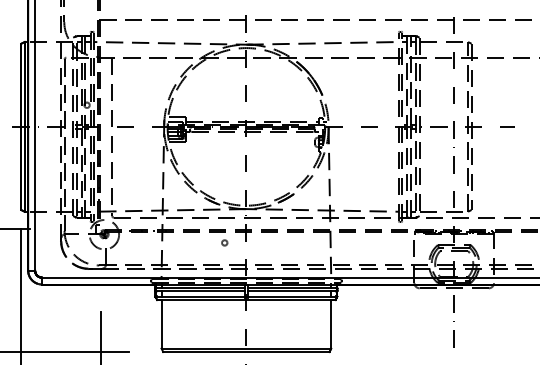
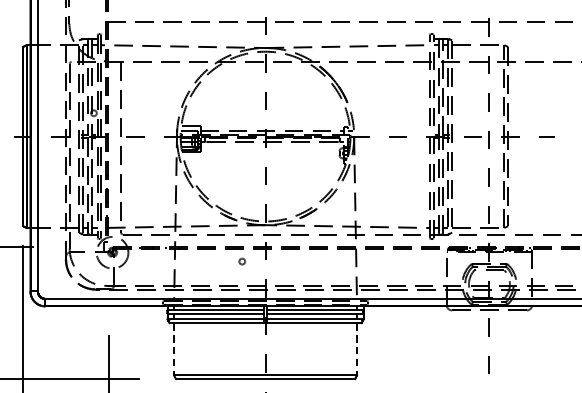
line: (161, 324) -> (174, 349), solid -> dashed
line: (331, 324) -> (357, 349), solid -> dashed

